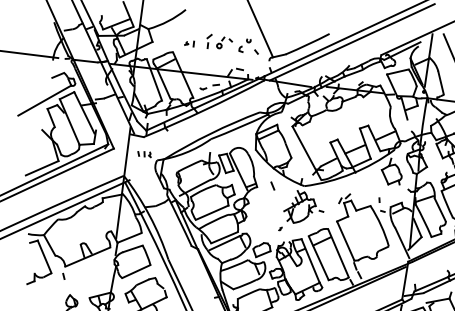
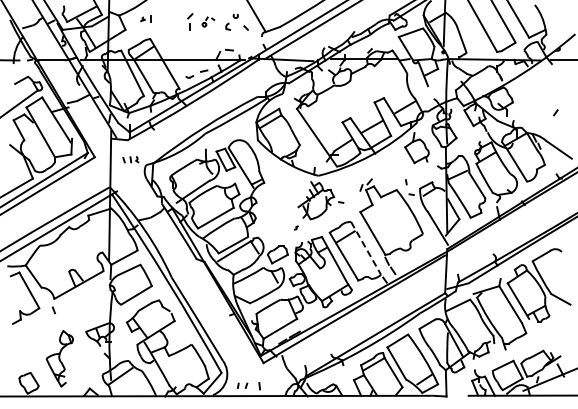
part: (224, 42) -> (208, 21), size x0.7
part: (189, 43) -> (145, 18), moved
line: (273, 185) -> (282, 179), removed
line: (338, 253) -> (366, 248), solid -> dashed

